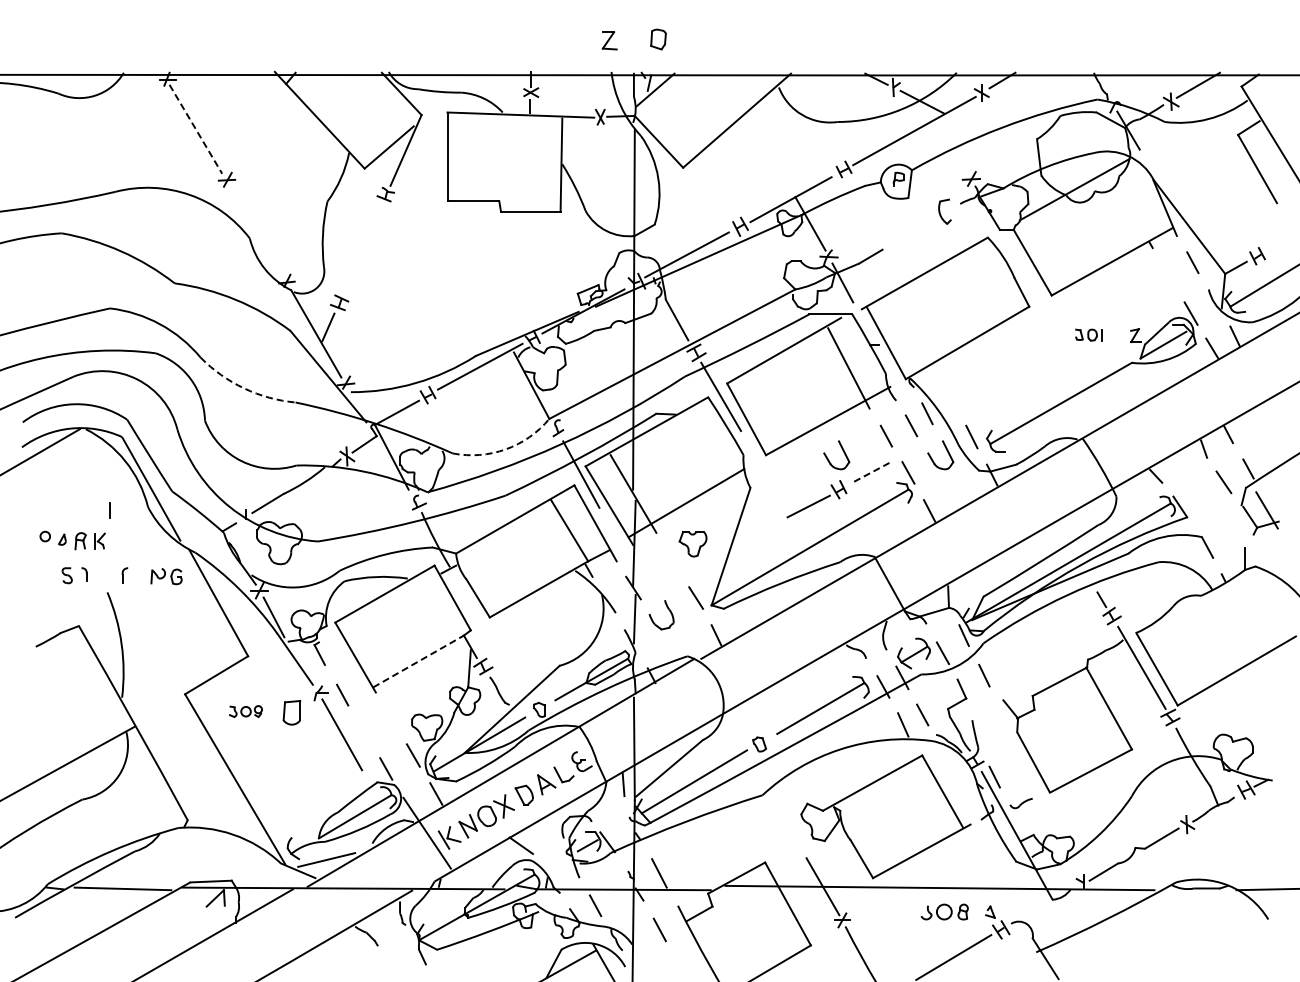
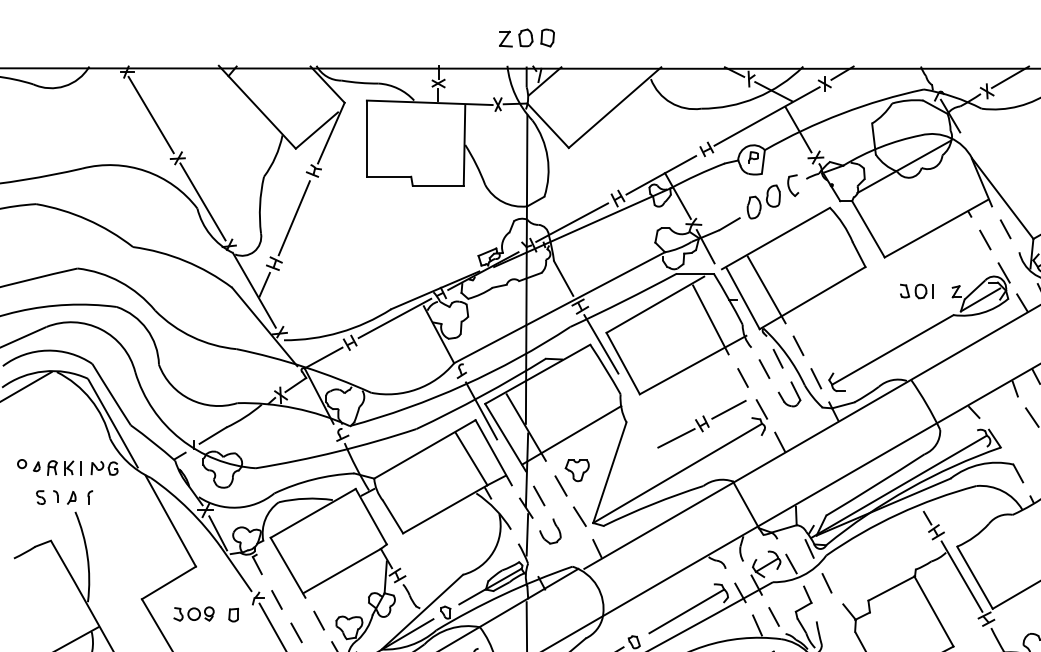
part: (632, 38) -> (525, 37), added
line: (195, 129) -> (150, 115), dashed -> solid
line: (951, 146) -> (798, 129), added
line: (256, 230) -> (203, 201), added
part: (910, 230) -> (763, 201), added
line: (362, 249) -> (293, 218), added
line: (1169, 275) -> (985, 240), added
line: (914, 333) -> (767, 290), added
part: (1088, 334) -> (916, 290), size x1.43
arc: (244, 388) -> (192, 337), dashed -> solid
line: (950, 398) -> (797, 345), added
arc: (505, 449) -> (416, 389), dashed -> solid
part: (843, 452) -> (706, 391), removed
line: (869, 473) -> (728, 409), dashed -> solid
line: (109, 510) -> (80, 468), moved
line: (673, 561) -> (560, 485), added
line: (648, 573) -> (539, 495), added
part: (102, 575) -> (71, 497), added
part: (166, 576) -> (104, 468), moved
line: (419, 661) -> (342, 571), dashed -> solid
part: (245, 711) -> (193, 613), size x1.43
part: (292, 712) -> (233, 614), size x0.62
line: (391, 718) -> (318, 619), added
line: (365, 733) -> (296, 632), added

